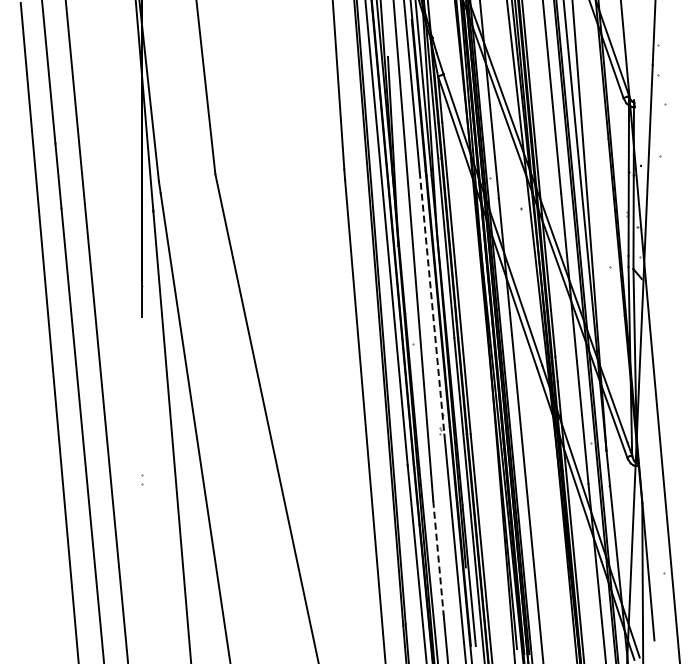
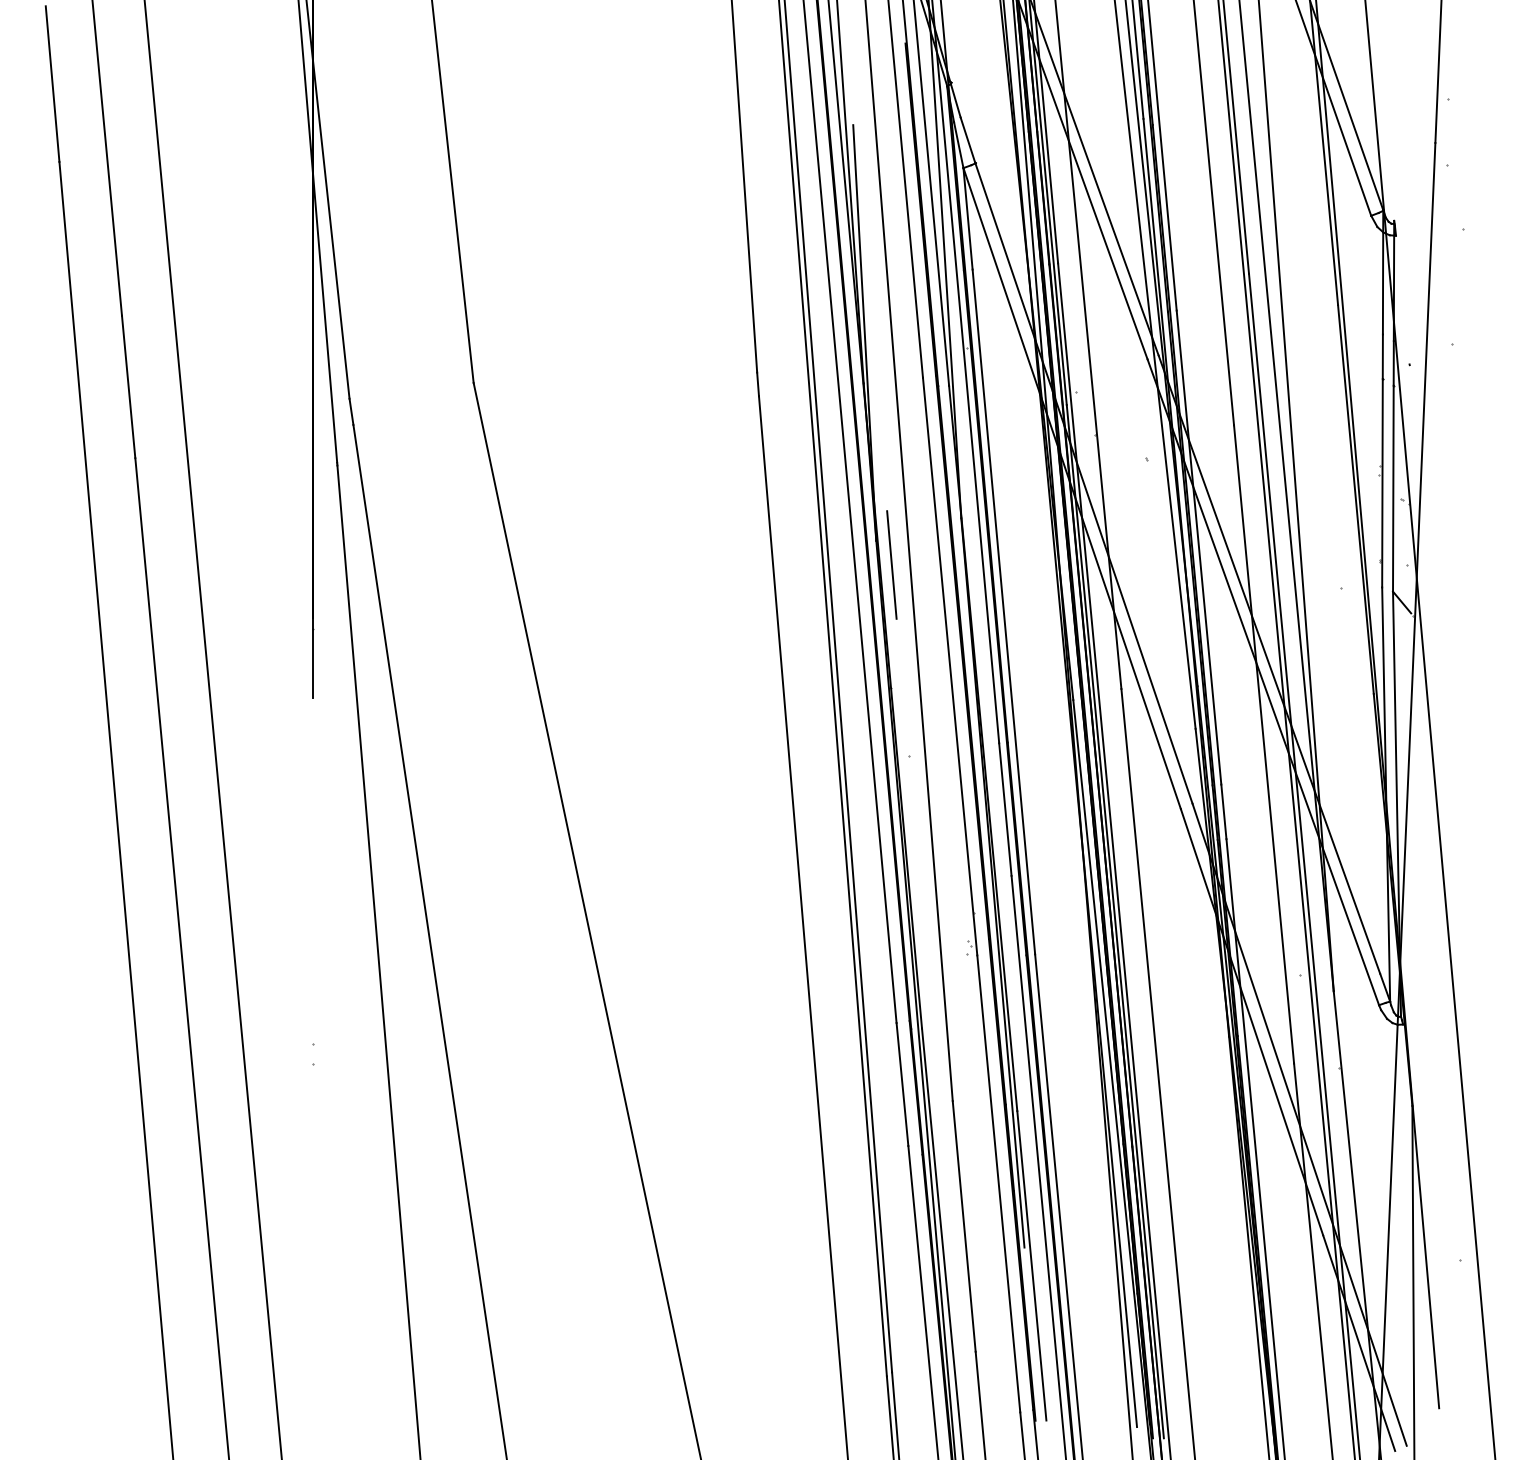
line: (405, 256) -> (891, 563), added
line: (432, 303) -> (951, 667), dashed -> solid
line: (438, 558) -> (964, 1228), dashed -> solid

